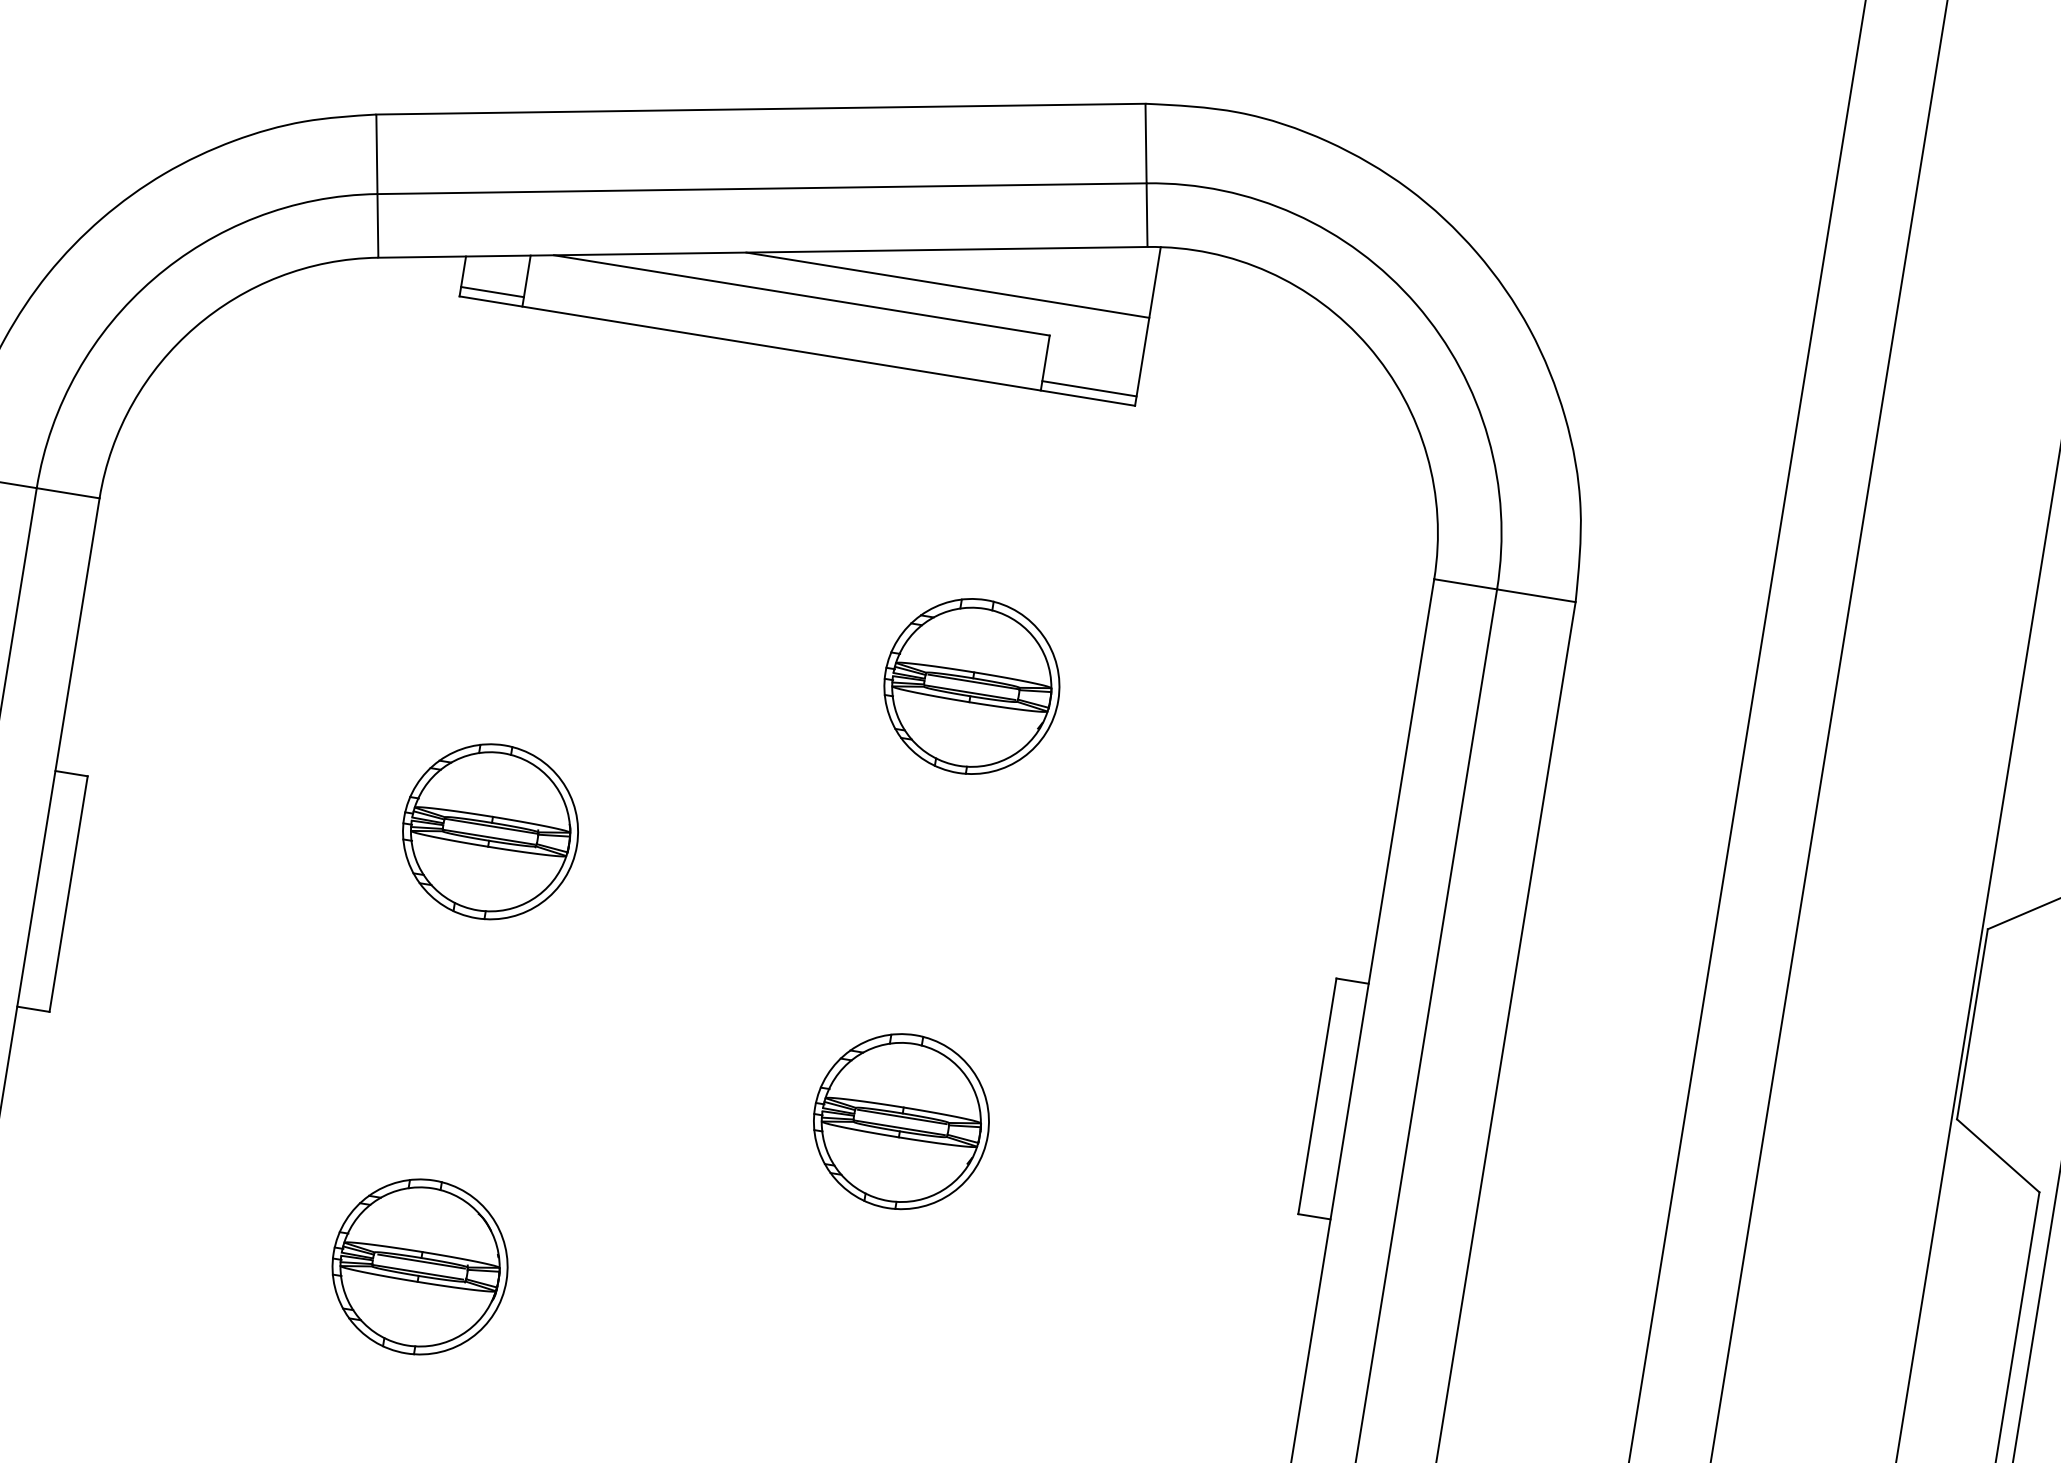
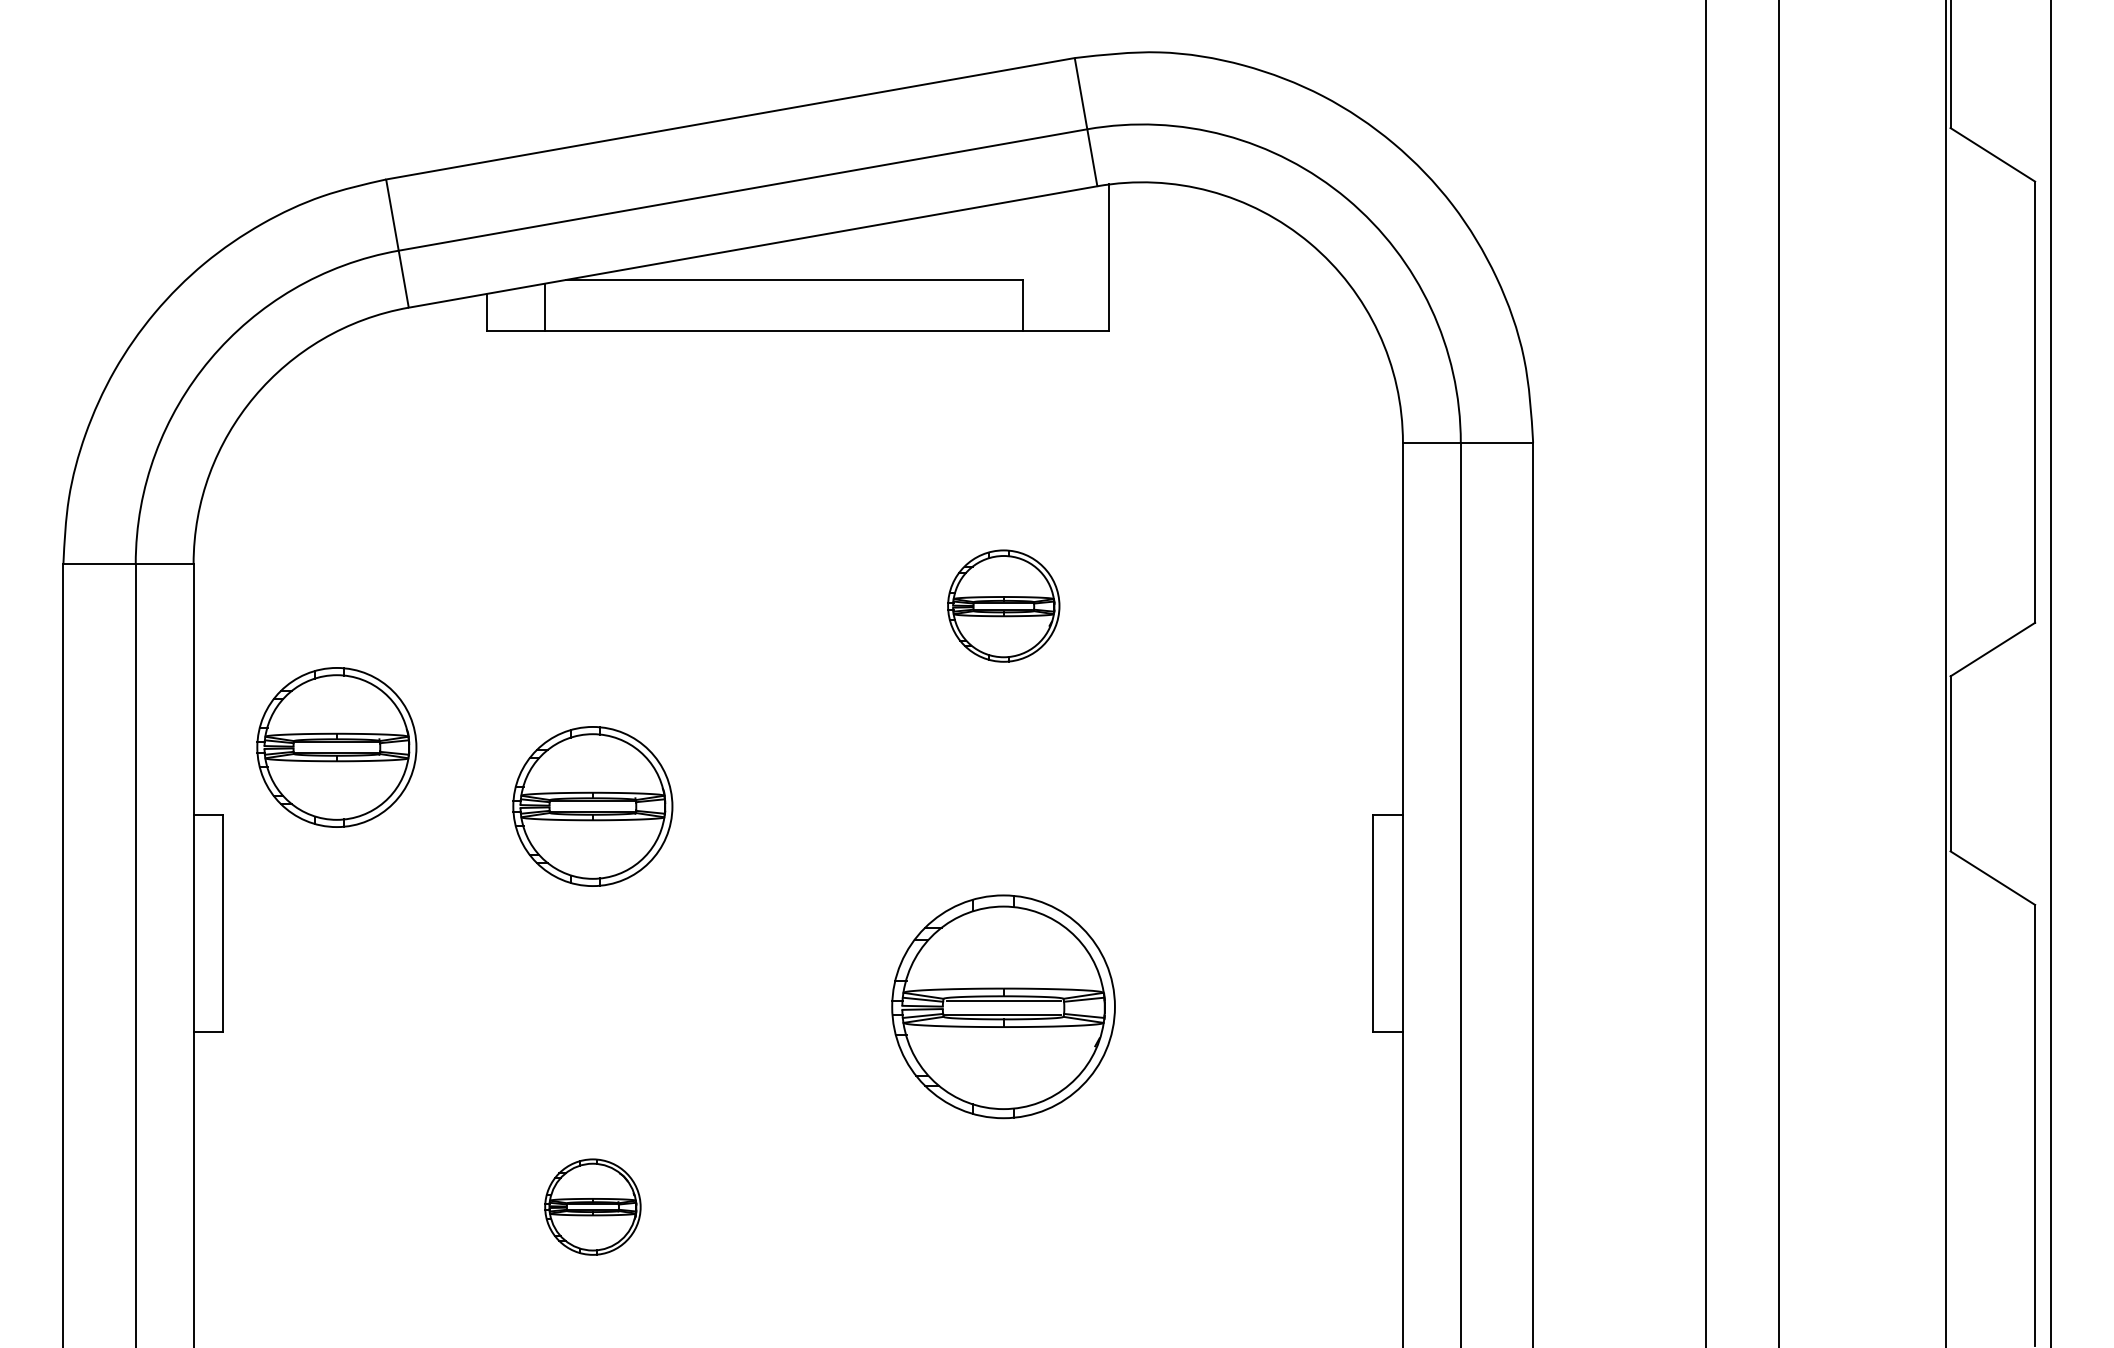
line: (947, 285) -> (923, 249), removed
line: (492, 291) -> (516, 321), removed
line: (1089, 388) -> (1065, 321), removed
part: (971, 685) -> (1003, 605), size x0.7
part: (222, 722) -> (336, 747), added
part: (901, 1121) -> (1003, 1006), size x1.4
part: (419, 1266) -> (592, 1206), size x0.6

